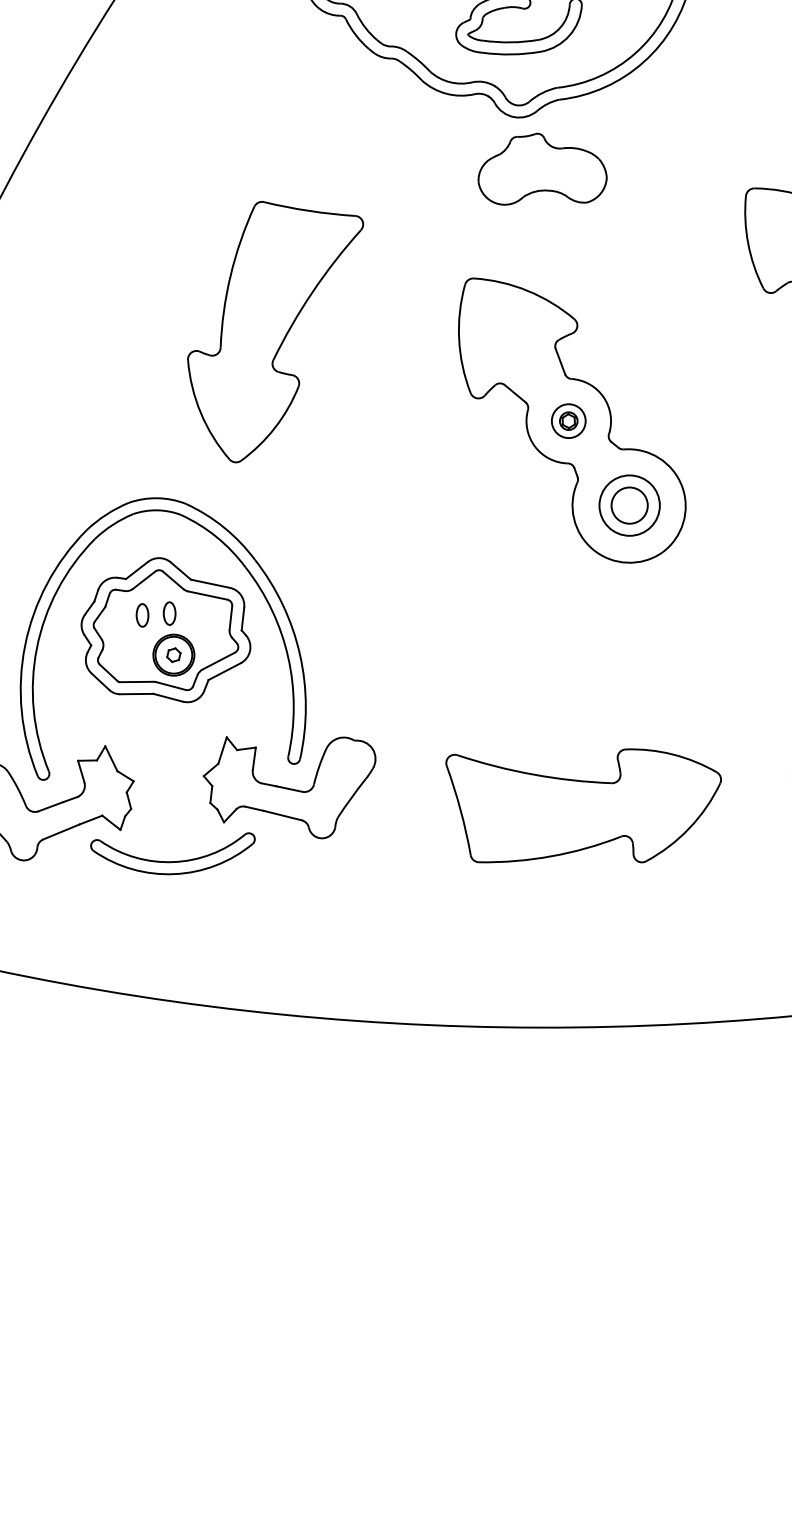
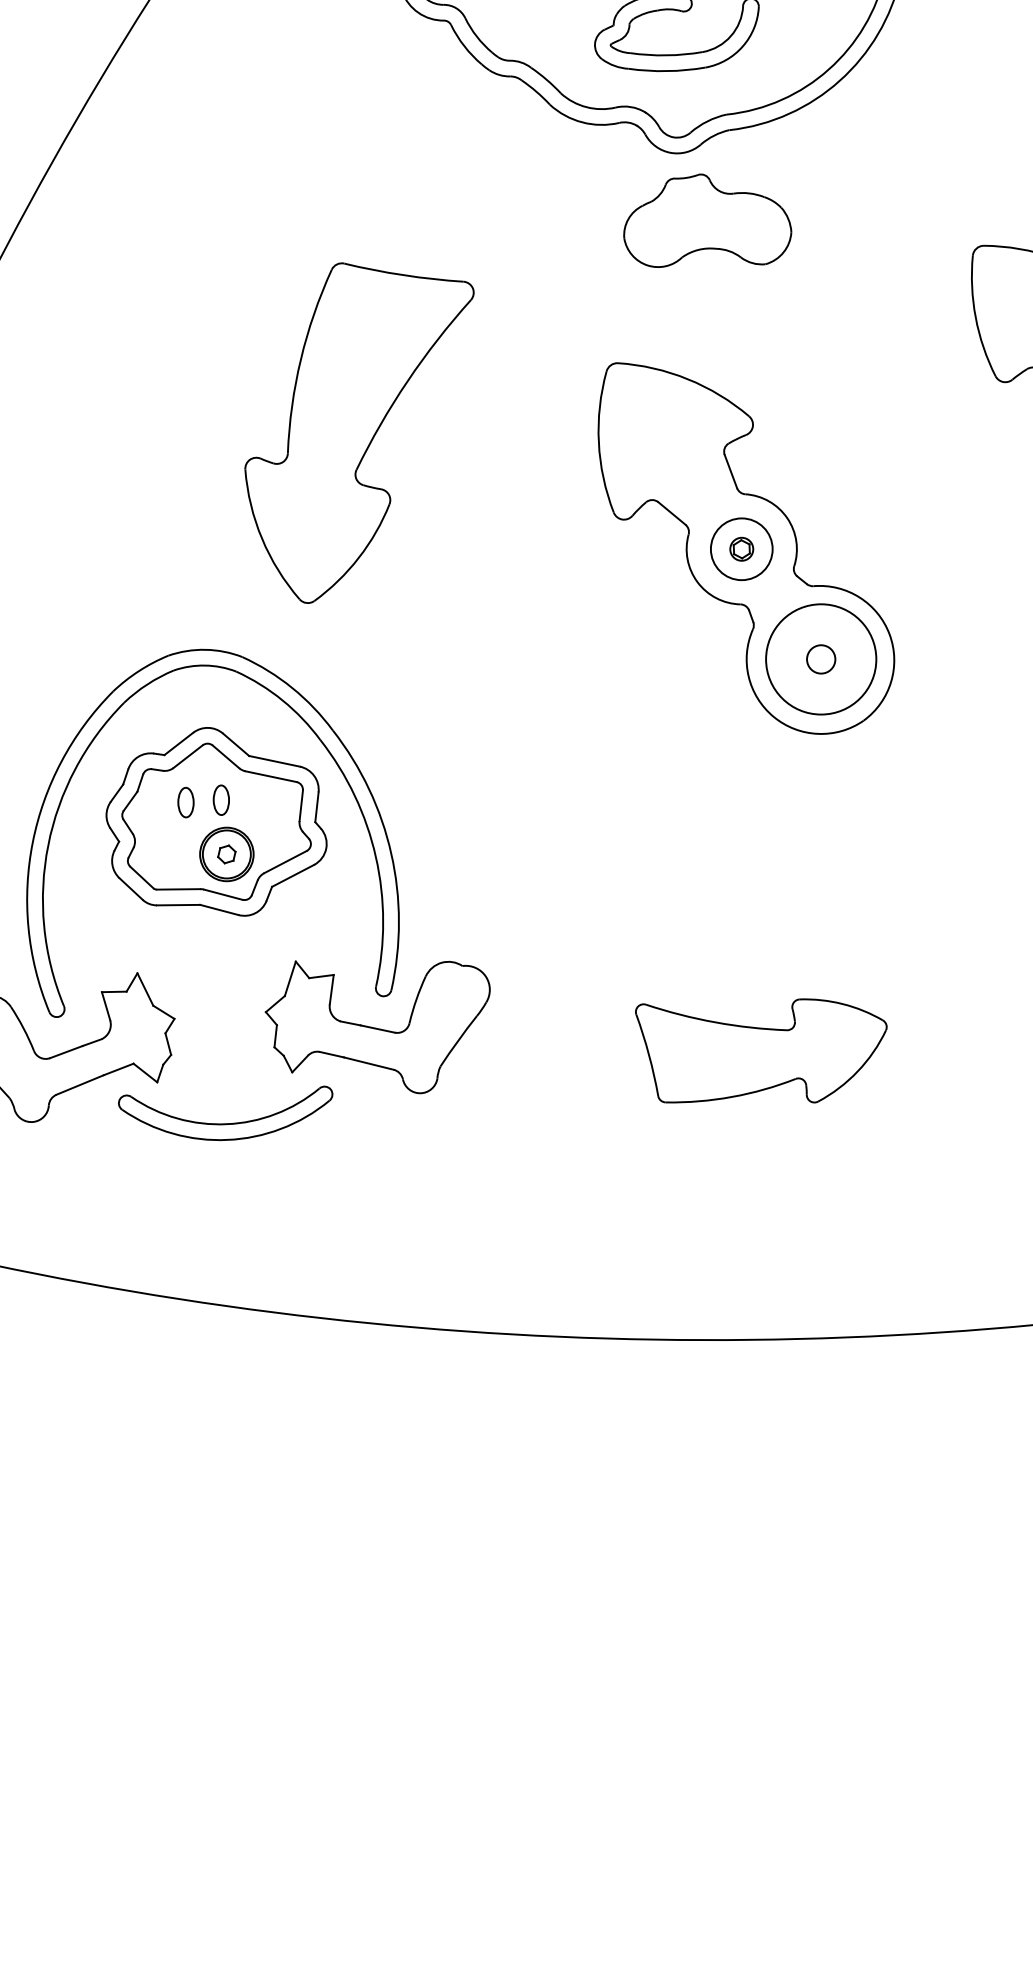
circle: (568, 421) -> (741, 549), size x1.4
circle: (629, 505) -> (820, 659), size x0.6
circle: (629, 505) -> (820, 659), size x1.4
part: (583, 805) -> (761, 1050), size x0.7

